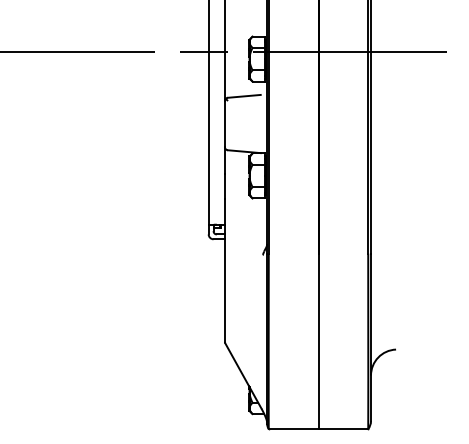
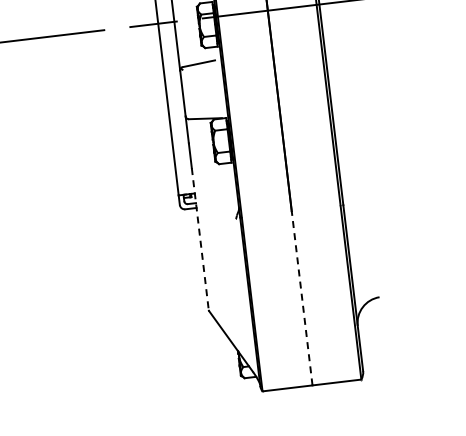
line: (224, 270) -> (199, 239), solid -> dashed
line: (319, 341) -> (302, 298), solid -> dashed

